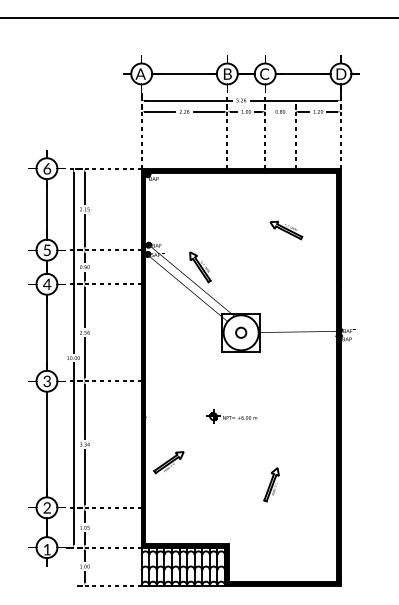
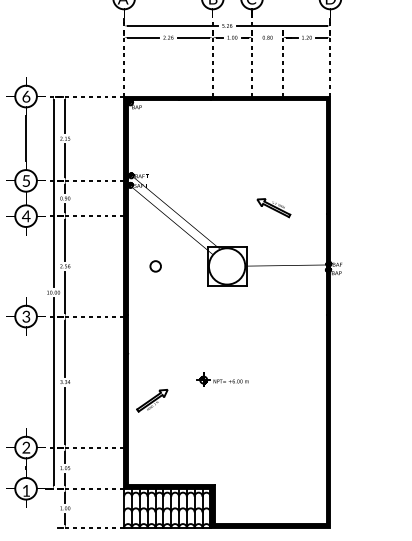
part: (286, 230) -> (274, 208), moved
part: (200, 267) -> (185, 198), removed
line: (46, 332) -> (25, 266), removed
circle: (241, 332) -> (156, 266), moved
part: (231, 416) -> (222, 379), moved
line: (46, 444) -> (25, 382), removed
part: (271, 484) -> (258, 423), removed

